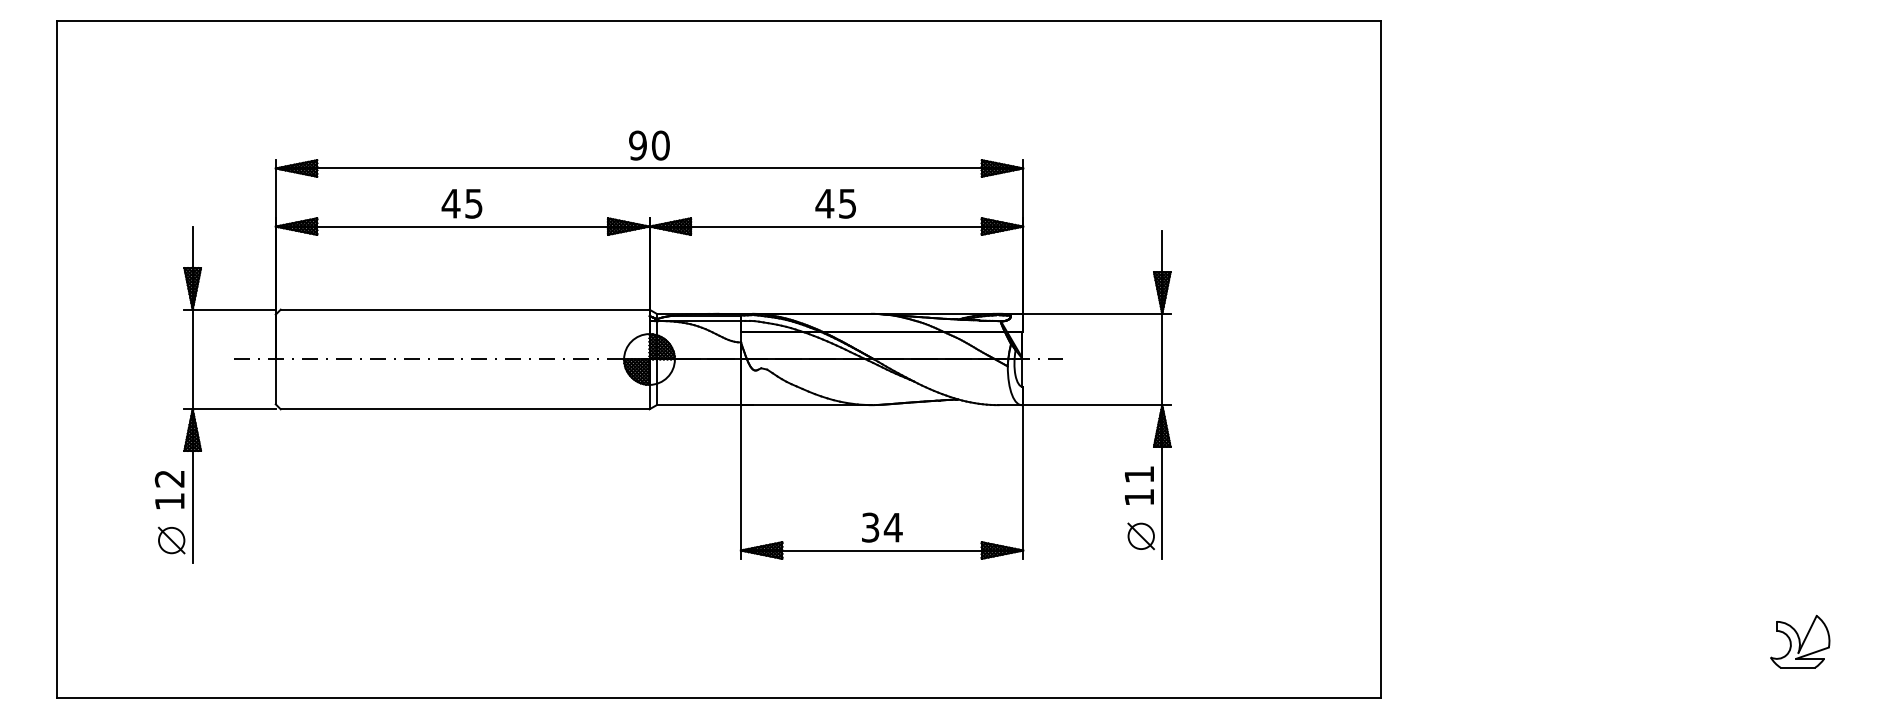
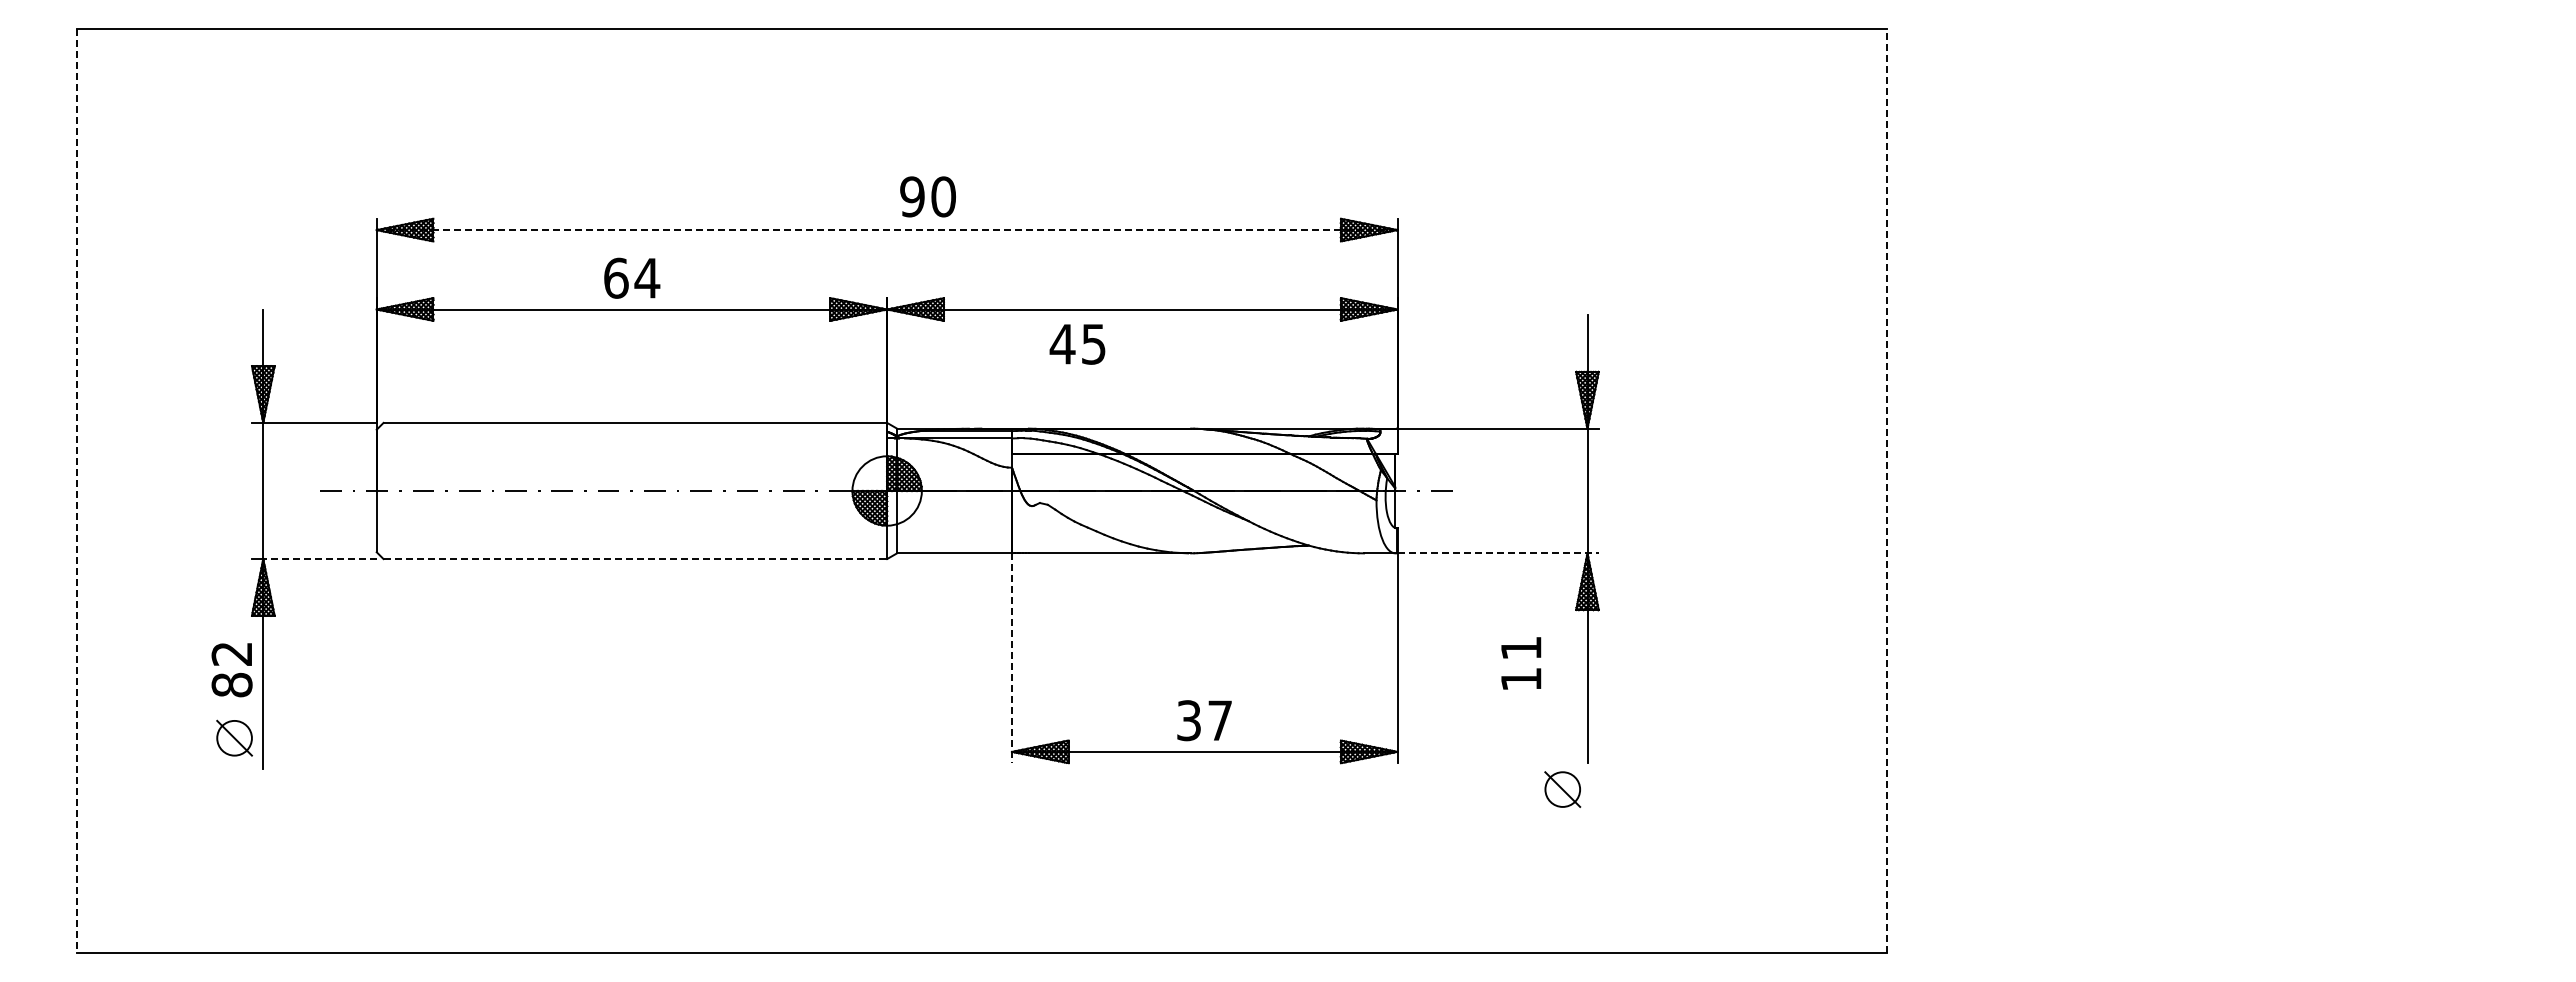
text: (649, 145) -> (927, 196), moved
line: (649, 168) -> (887, 230), solid -> dashed
text: (462, 203) -> (631, 277), 45 -> 64
text: (835, 203) -> (1077, 344), moved
line: (56, 359) -> (77, 491), solid -> dashed
line: (1381, 359) -> (1886, 491), solid -> dashed
line: (1097, 405) -> (1498, 553), solid -> dashed
line: (234, 409) -> (320, 559), solid -> dashed
line: (465, 409) -> (635, 559), solid -> dashed
line: (740, 482) -> (1011, 658), solid -> dashed
text: (1139, 485) -> (1521, 663), moved
text: (169, 501) -> (231, 684), 12 -> 82
text: (893, 527) -> (1220, 720), 34 -> 37
part: (1141, 536) -> (1562, 789), moved
part: (1800, 641) -> (2458, 876), removed

